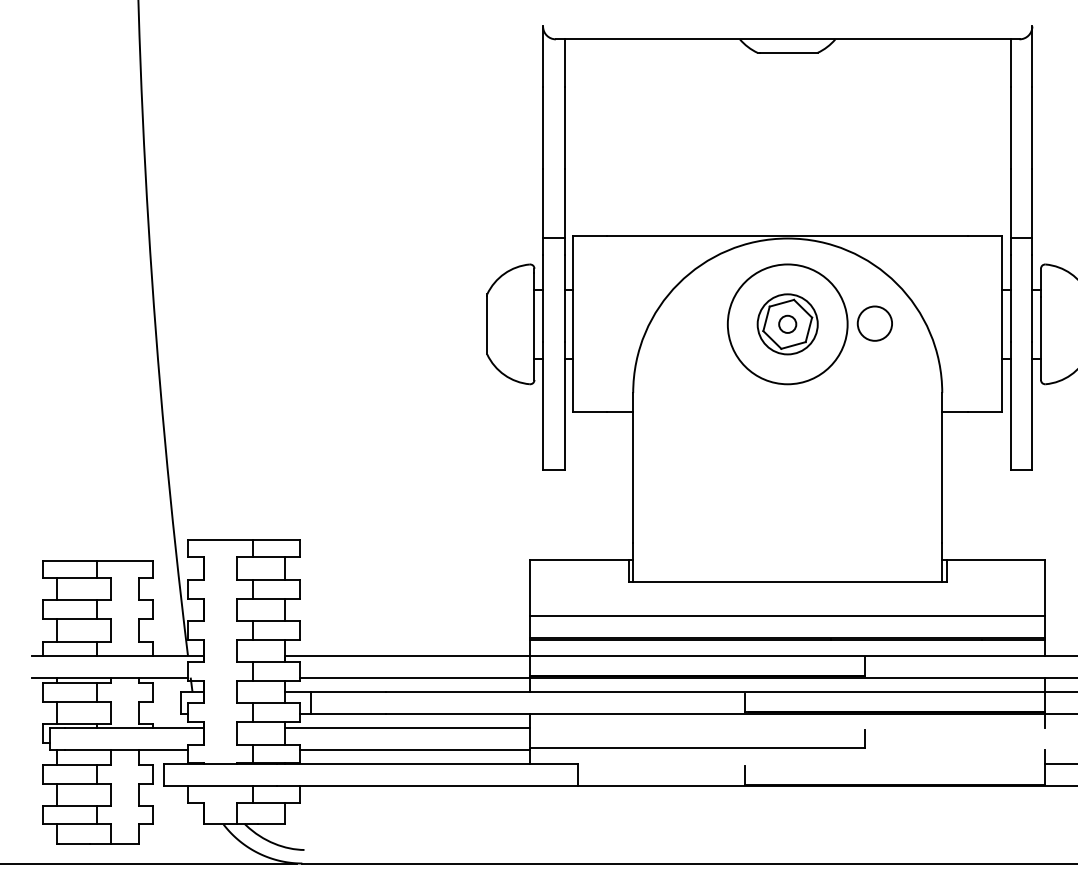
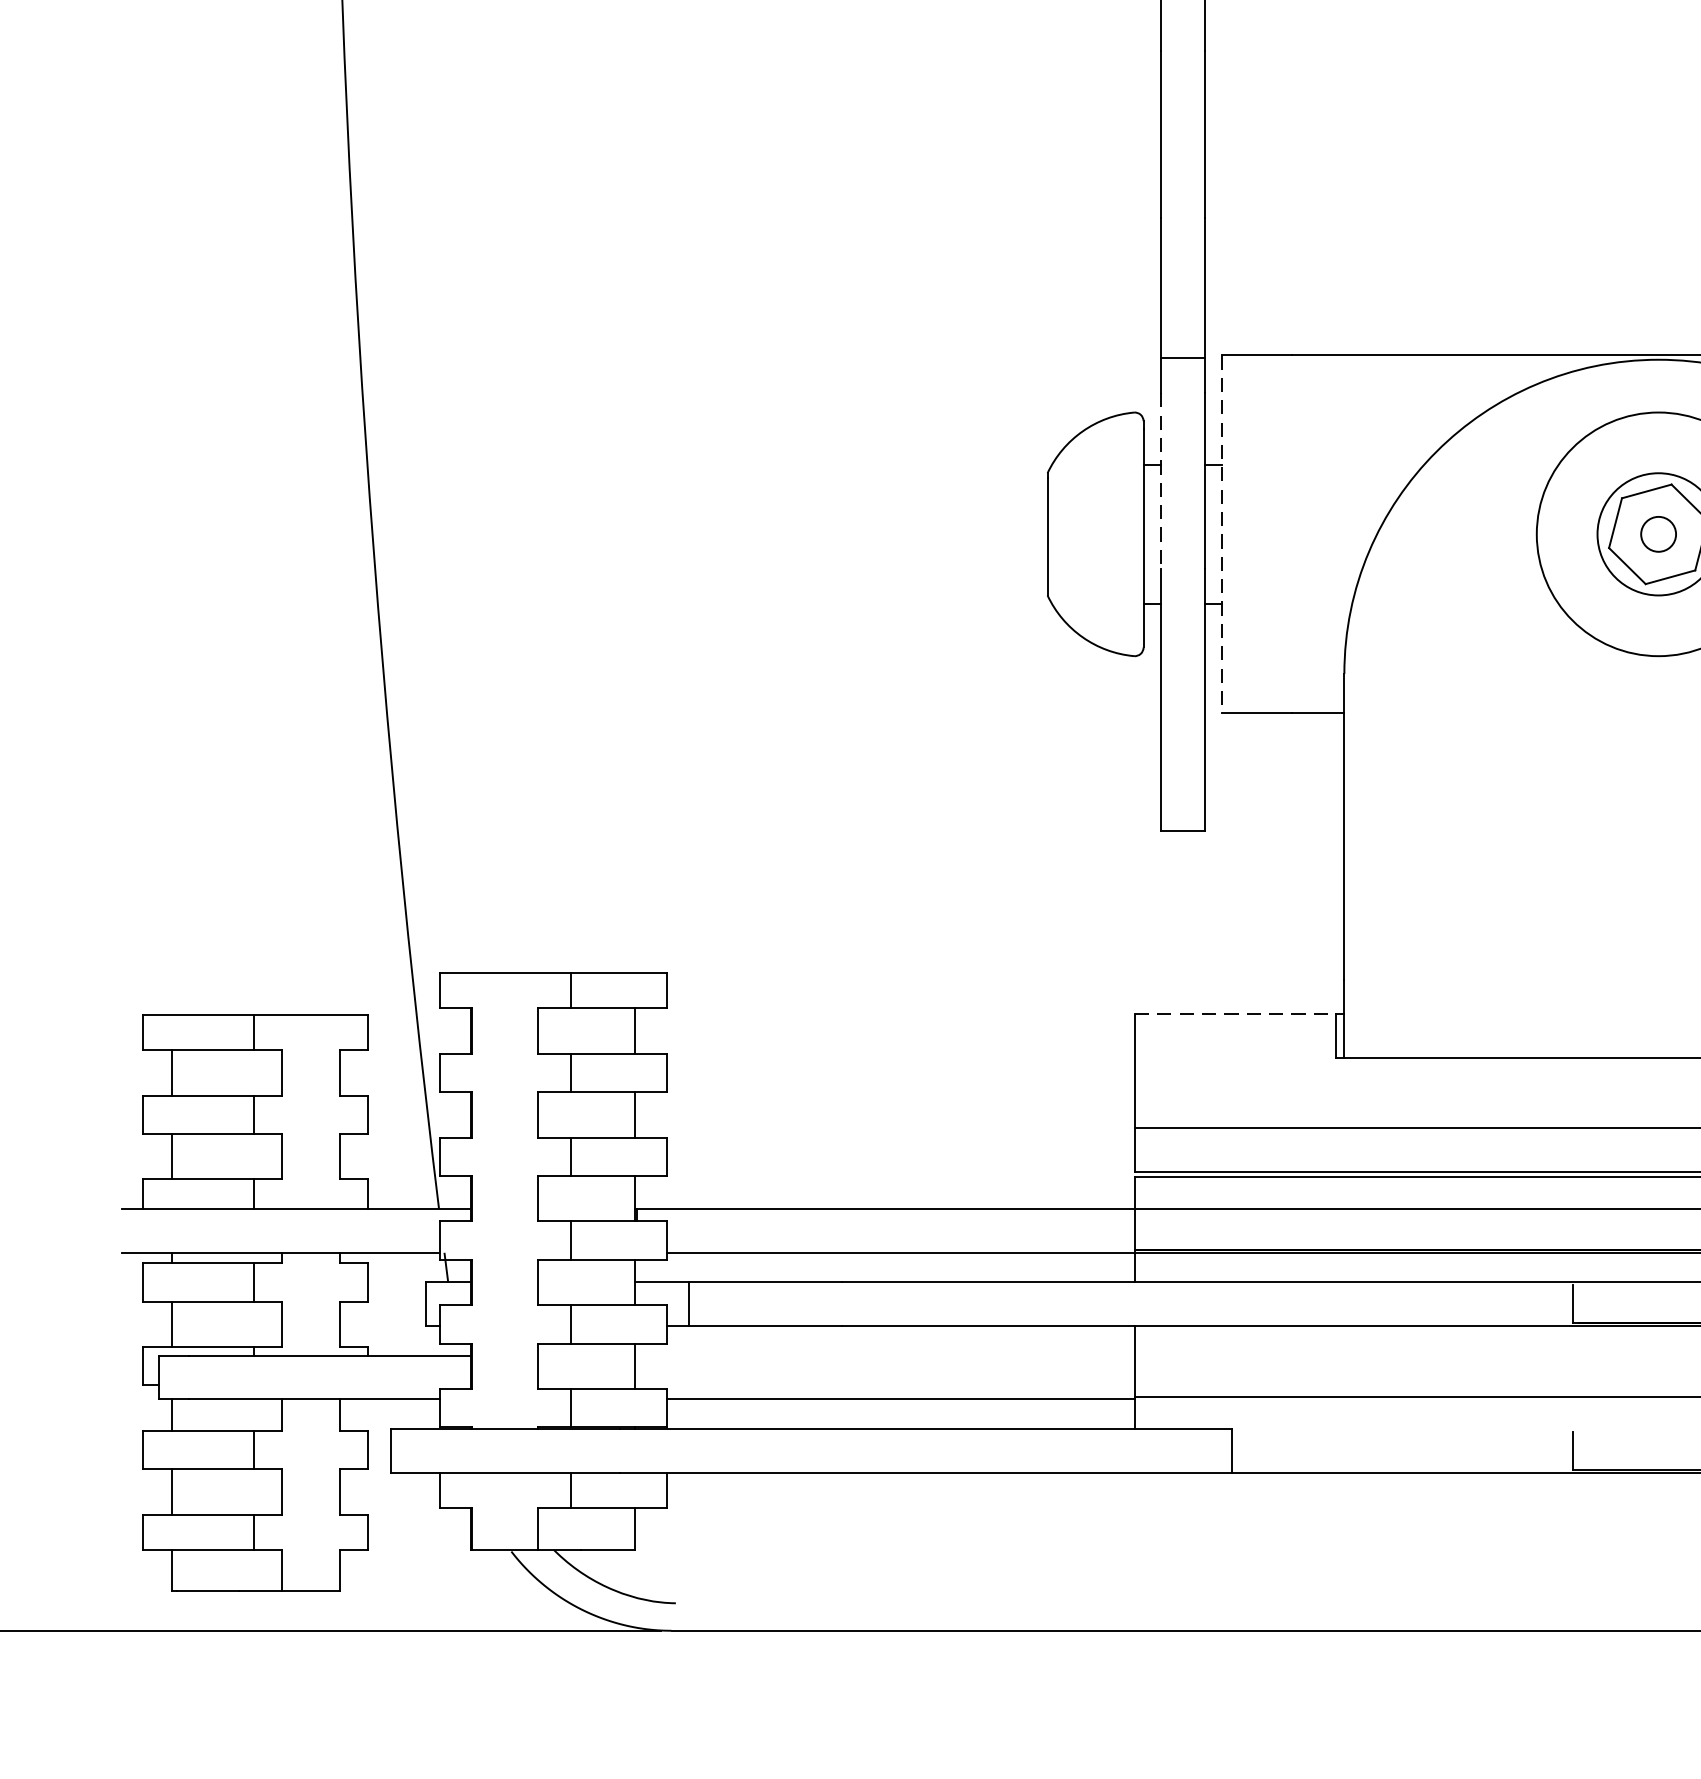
line: (543, 298) -> (1161, 481), solid -> dashed
line: (573, 324) -> (1222, 534), solid -> dashed
line: (580, 560) -> (1237, 1014), solid -> dashed
line: (407, 728) -> (885, 1356), removed

